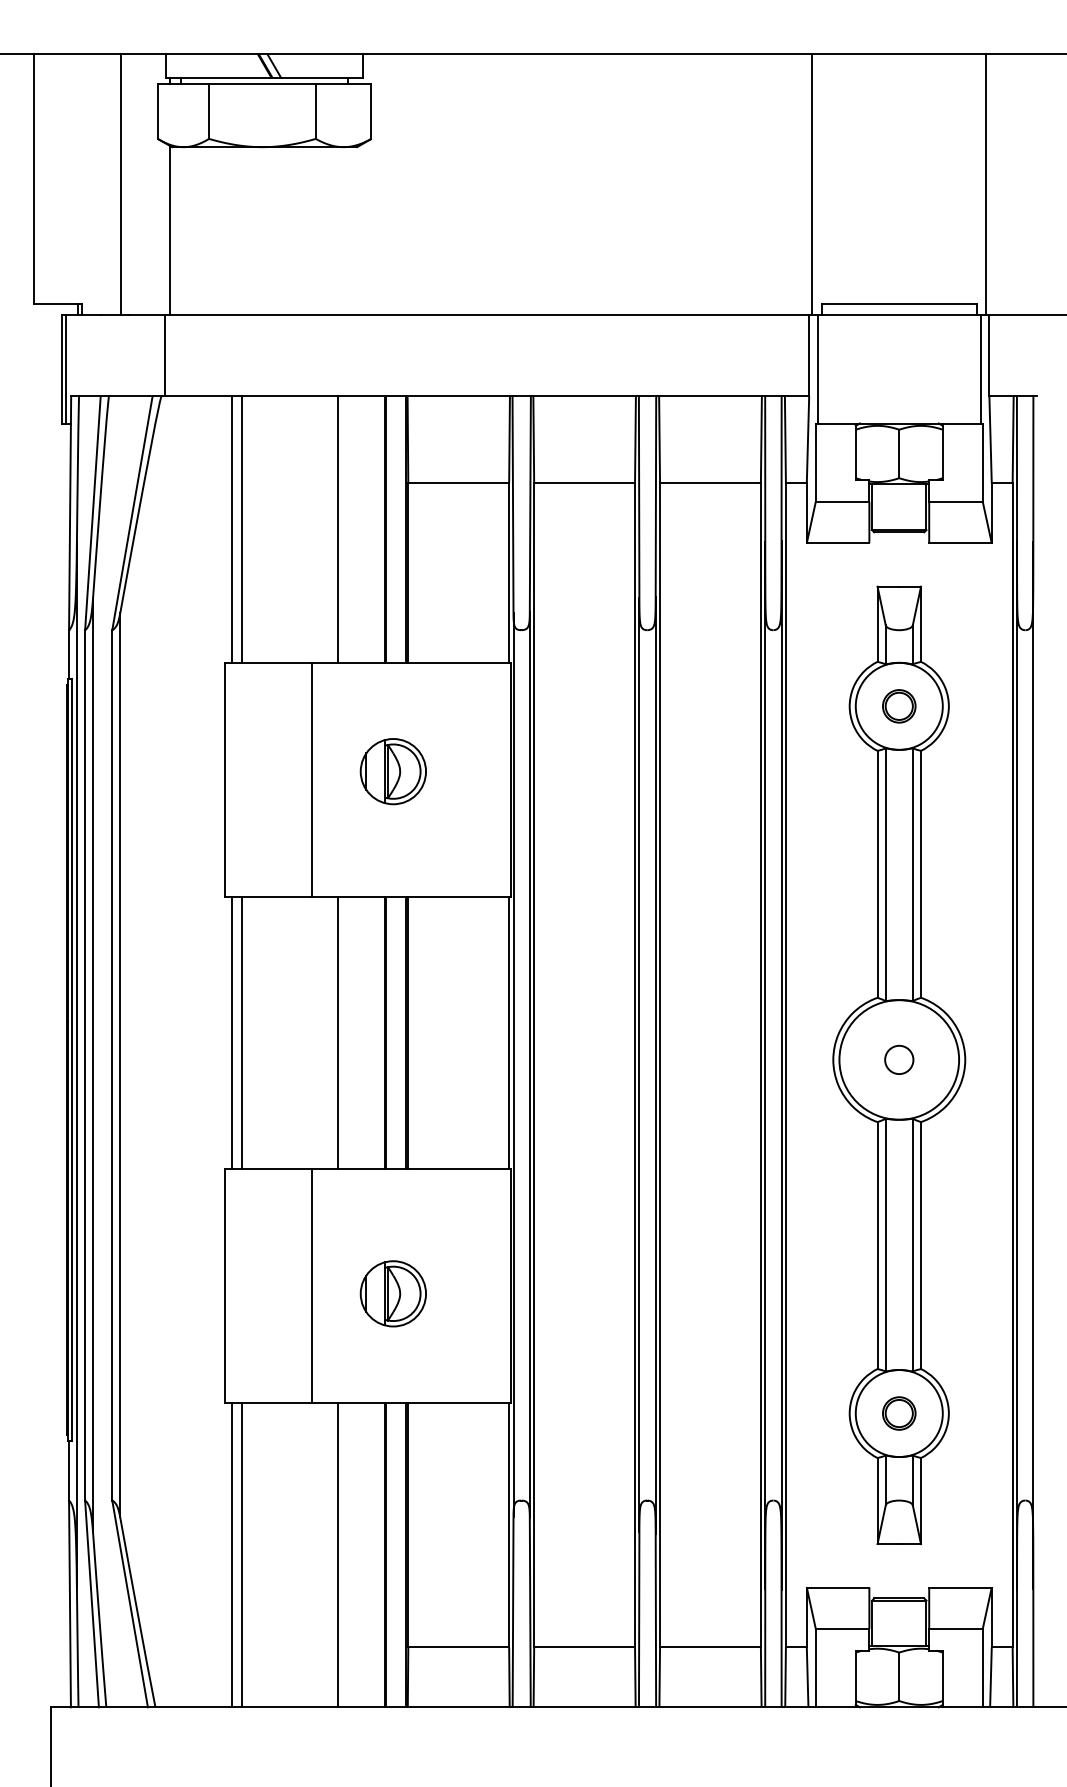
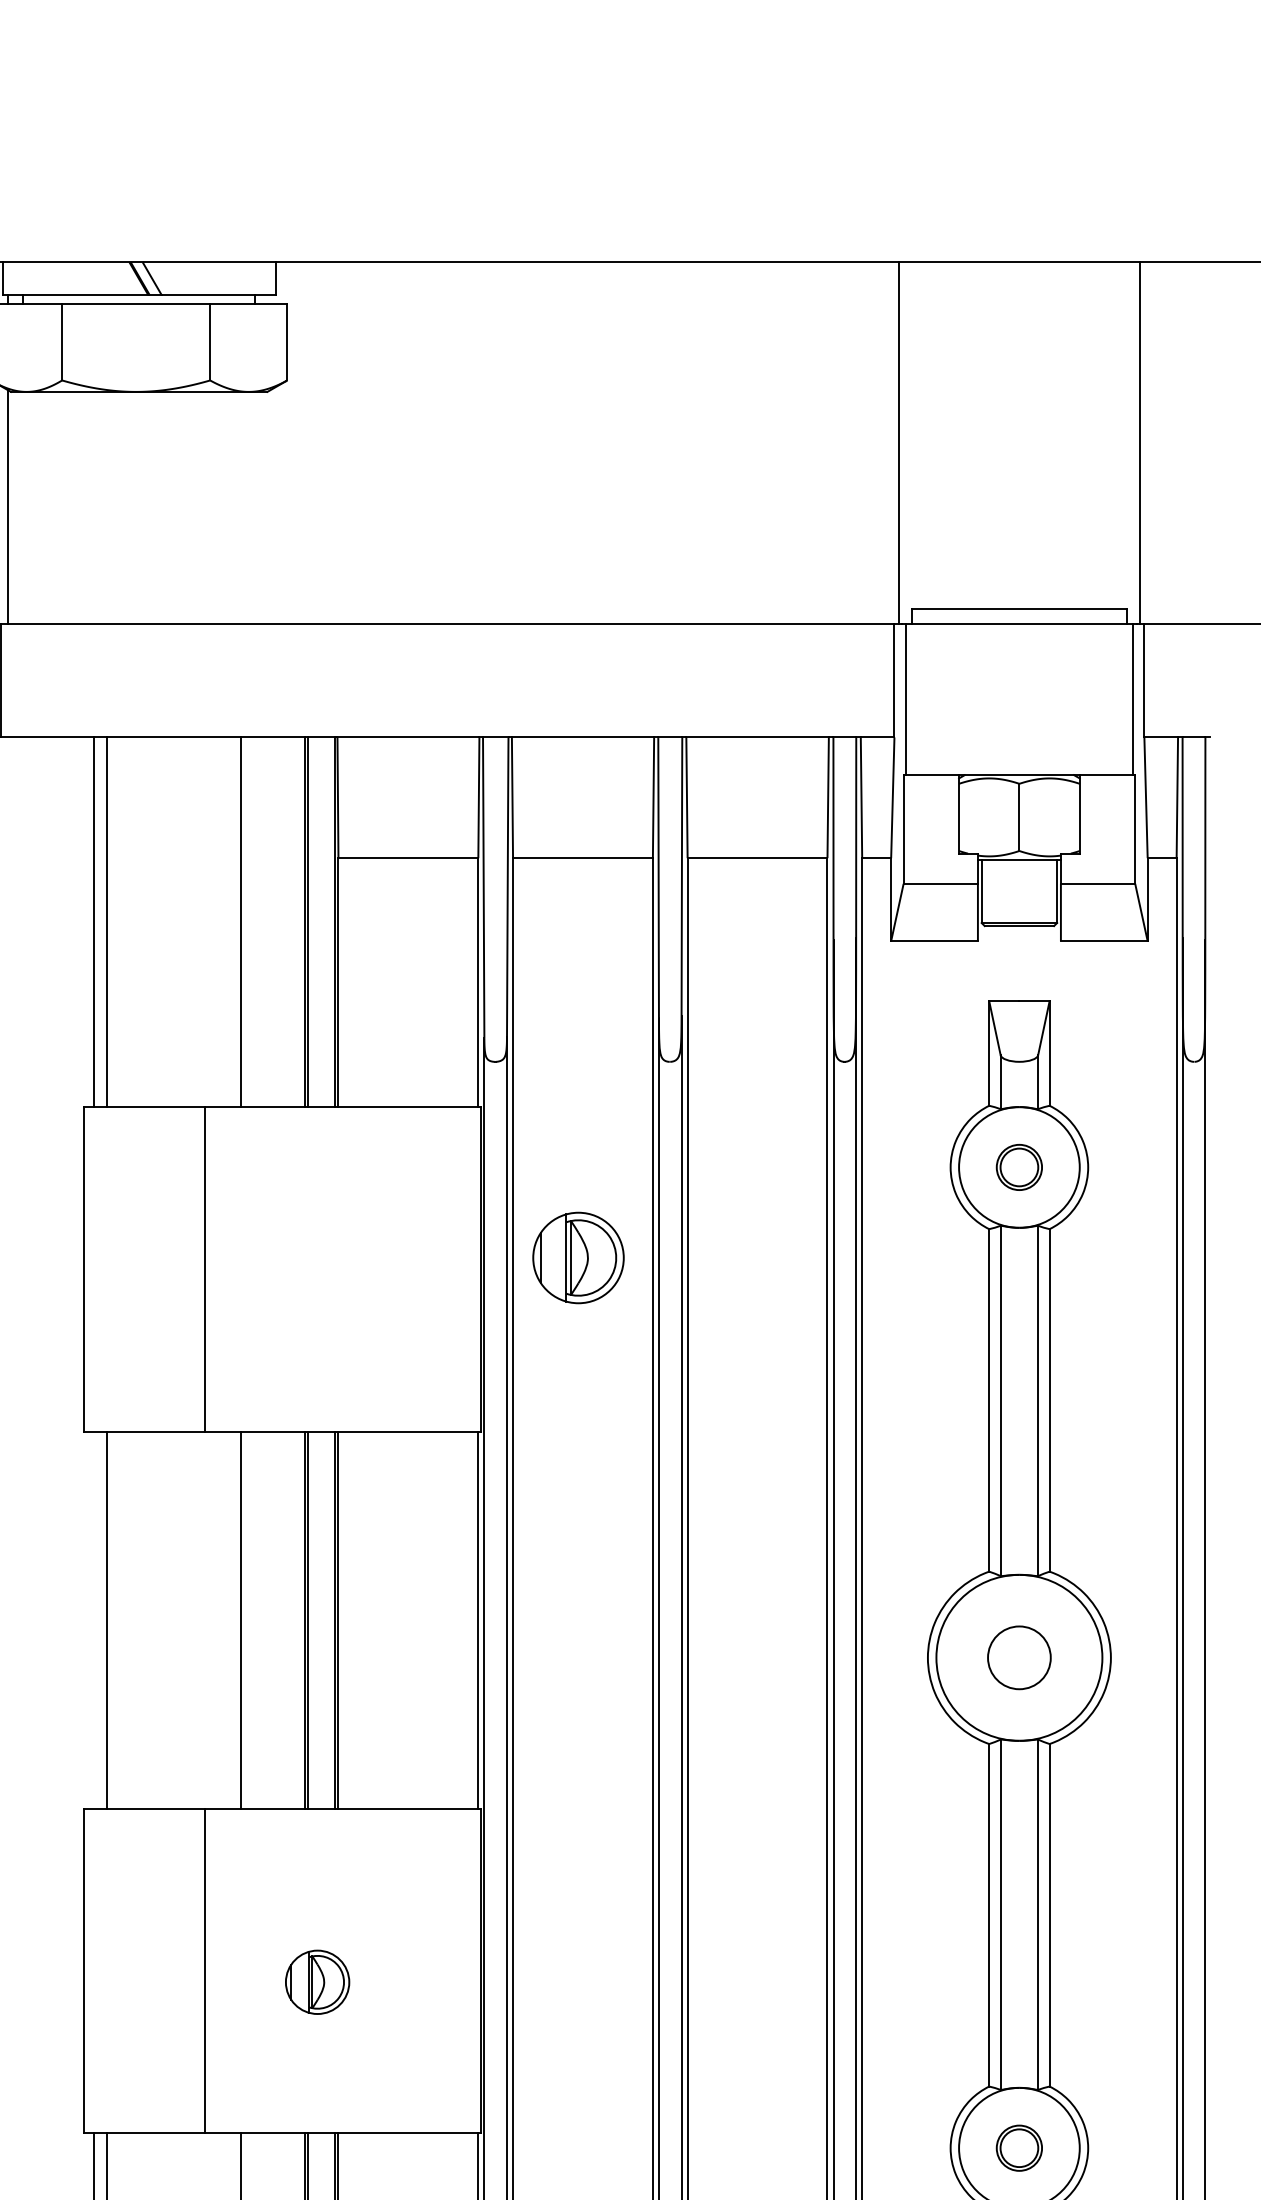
part: (392, 771) -> (577, 1257), moved
line: (232, 1032) -> (94, 1619), removed
circle: (899, 1059) -> (1019, 1657), size x1.6
part: (392, 1293) -> (316, 1981), size x0.7

